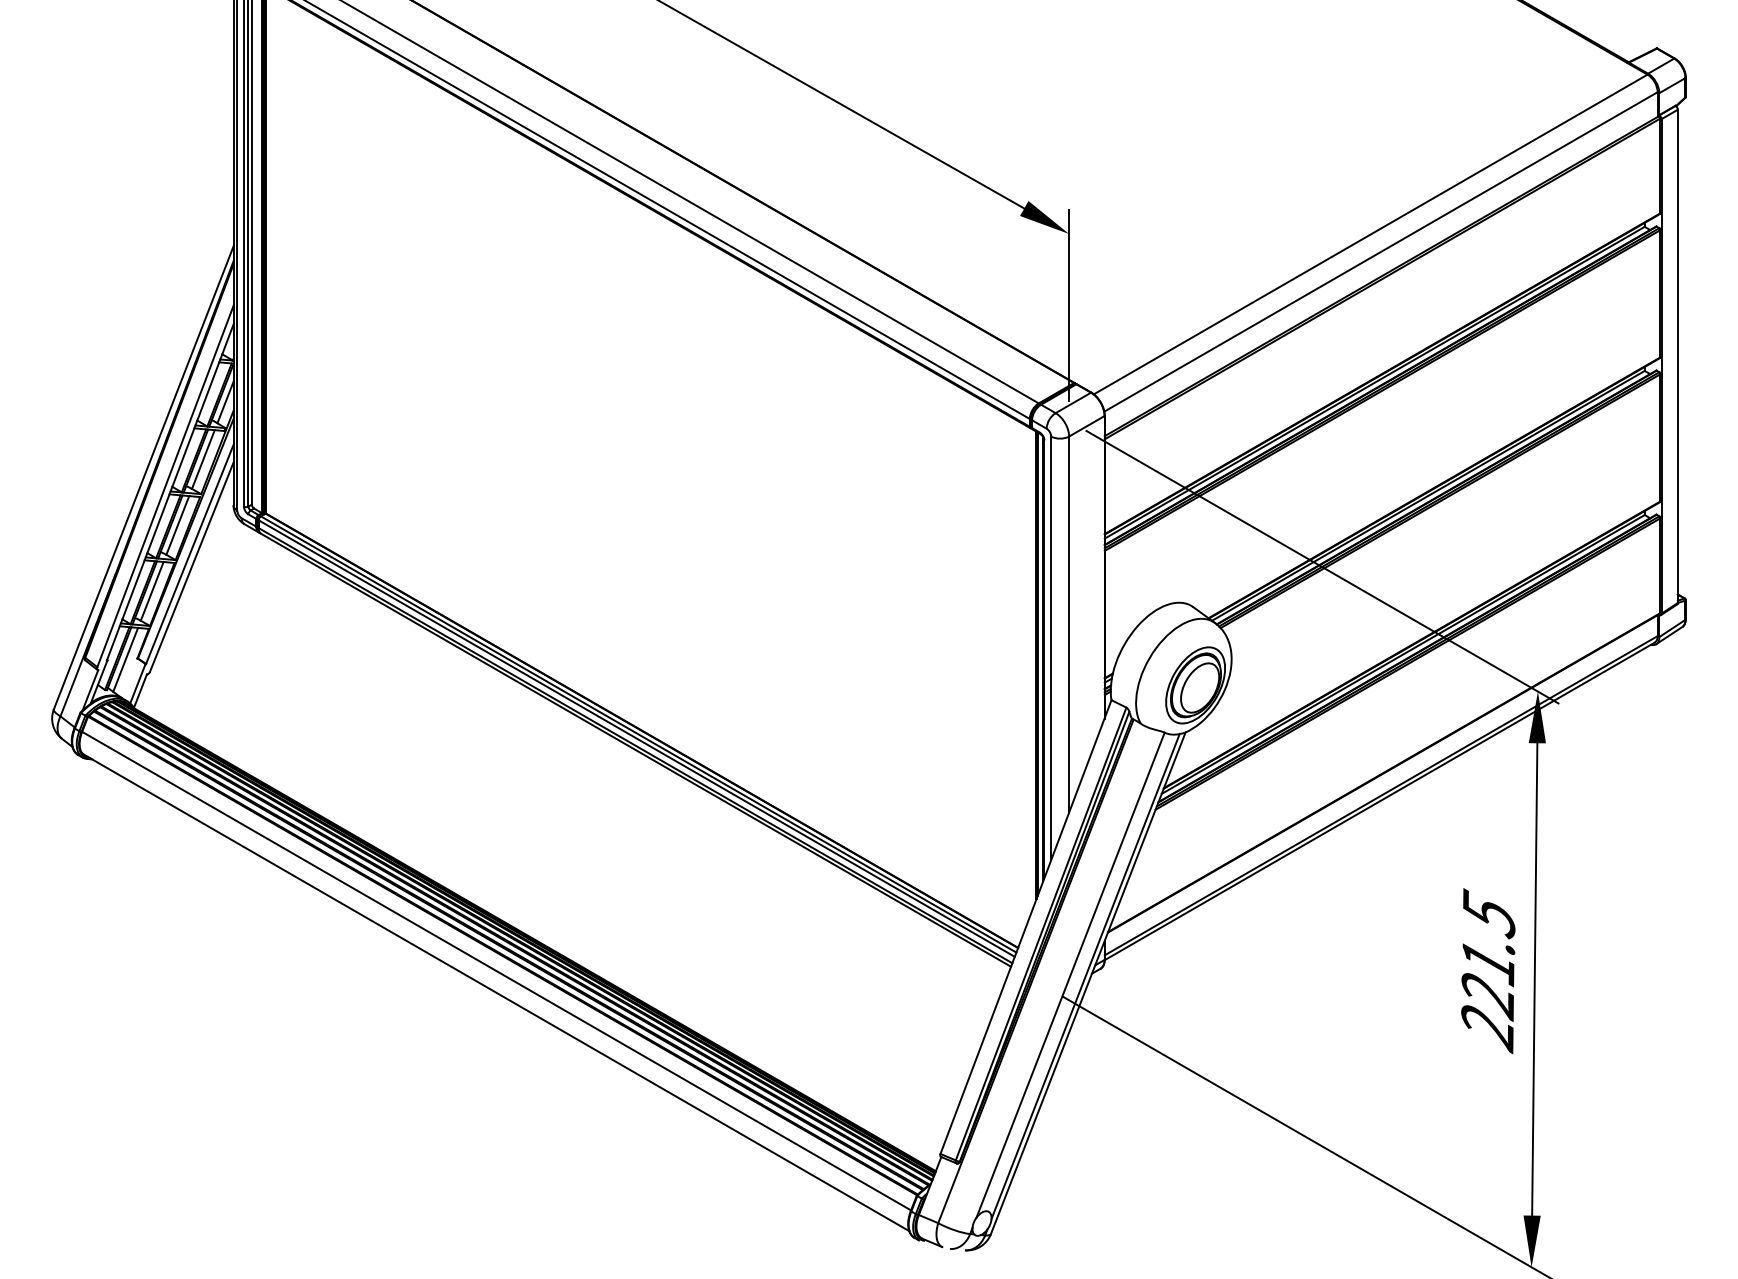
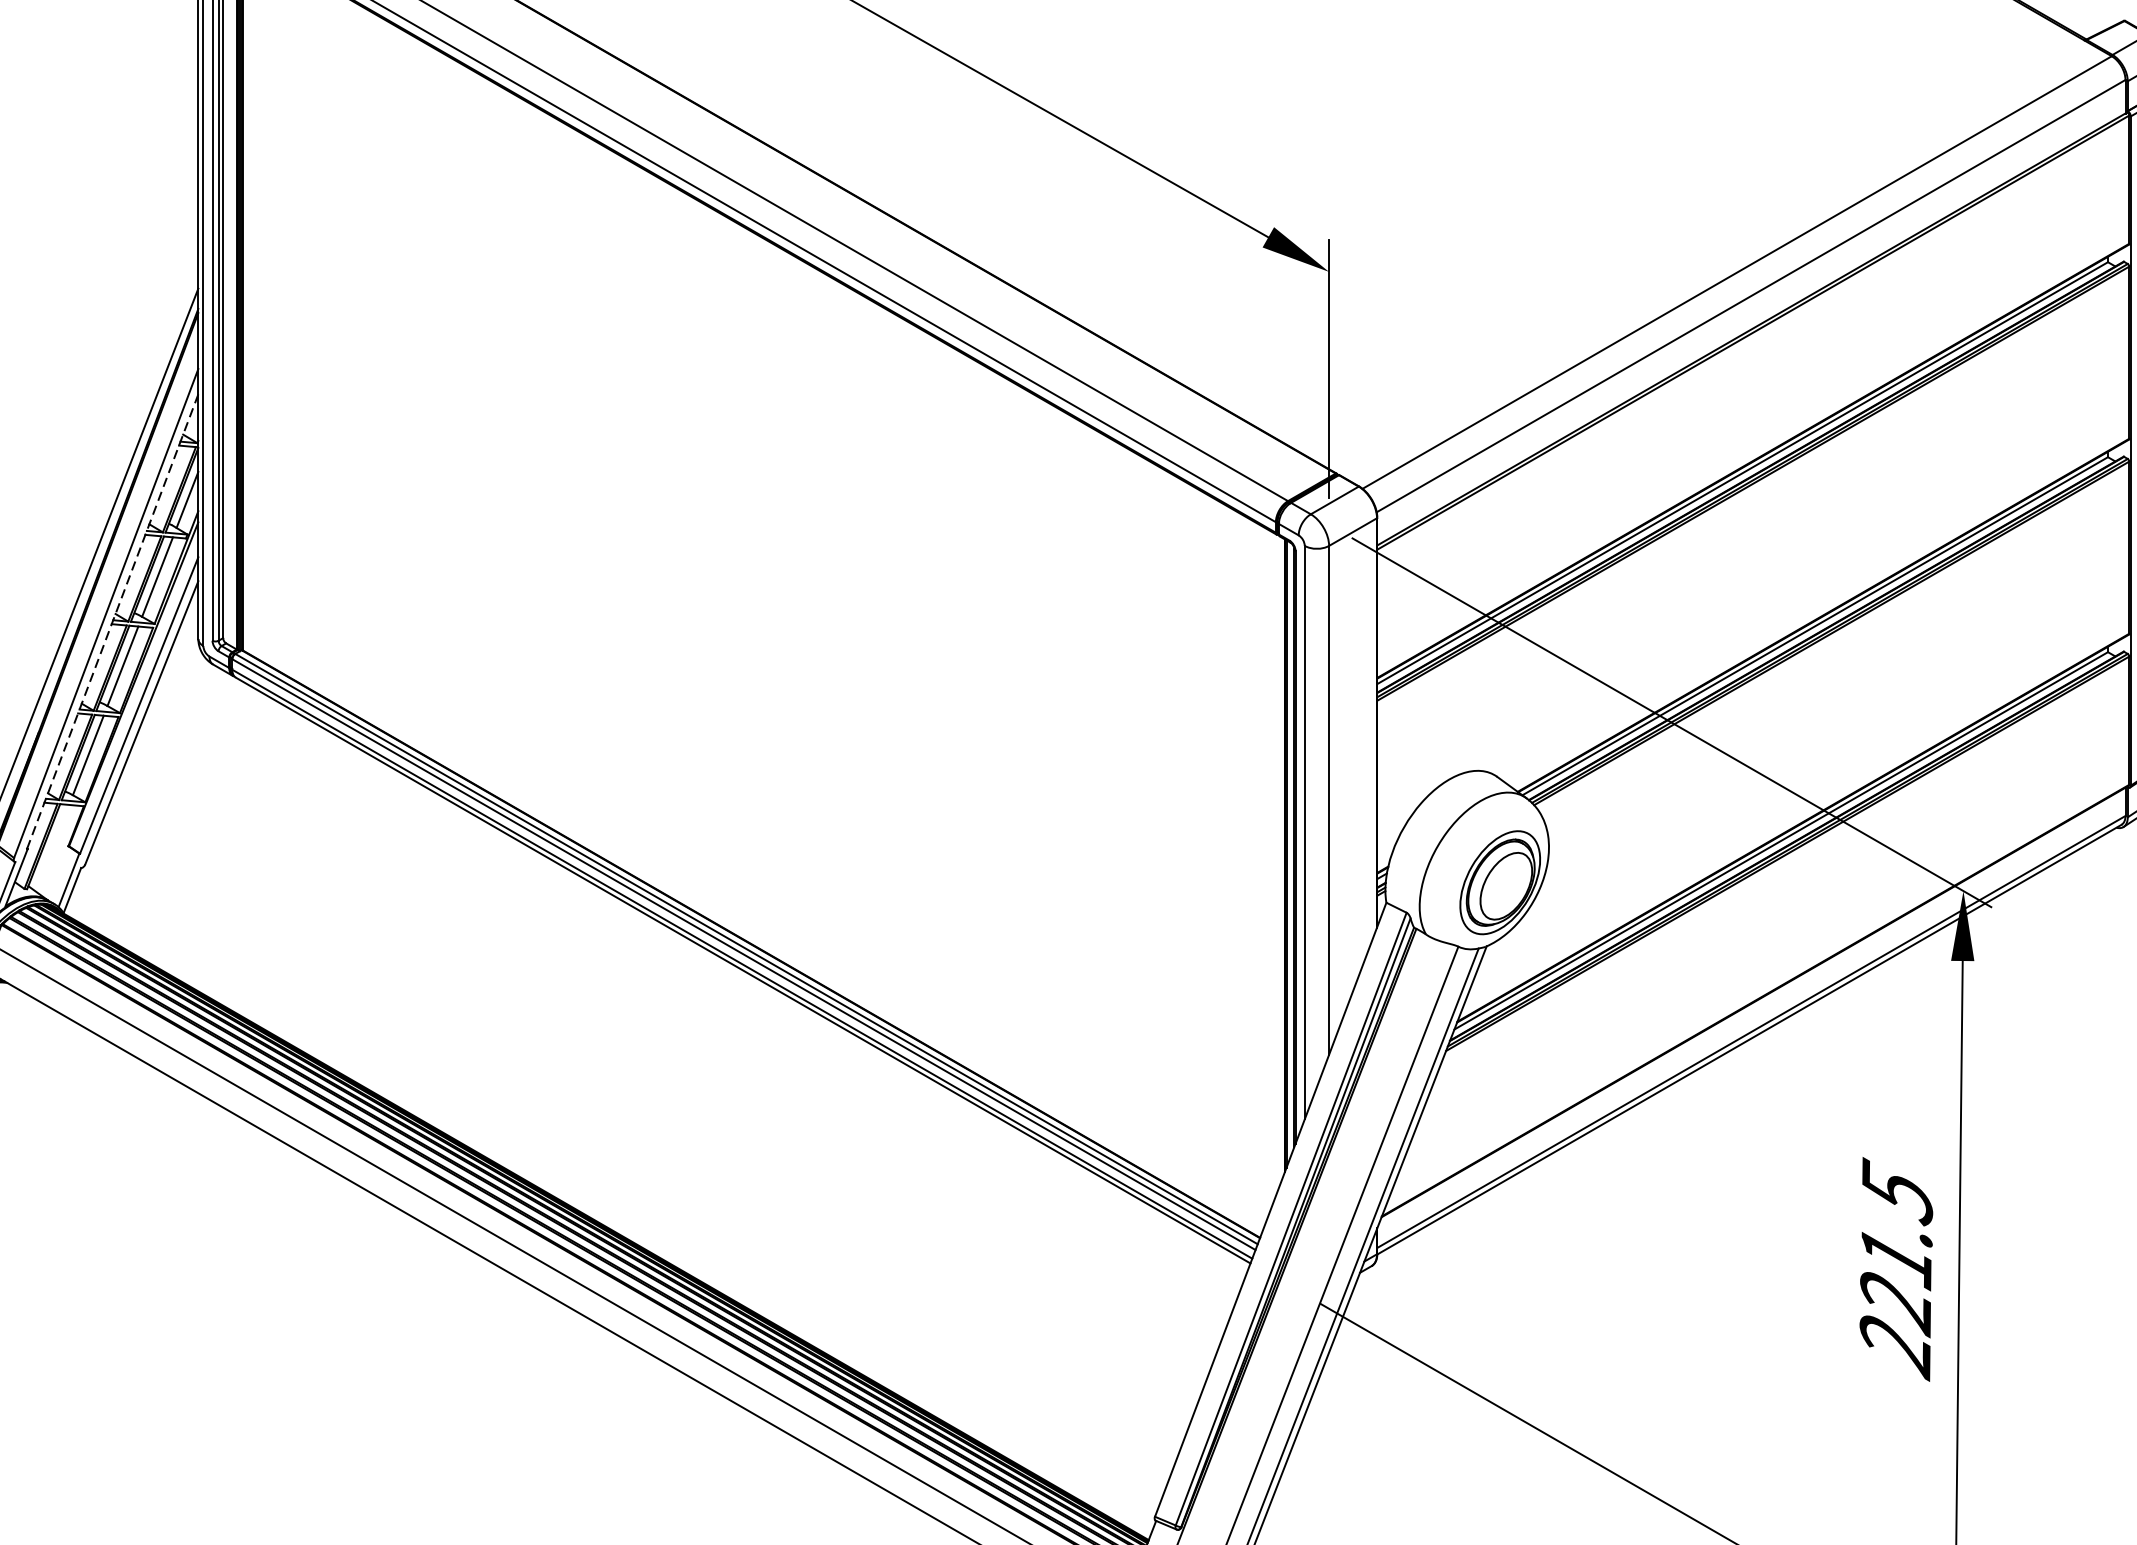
line: (170, 492) -> (113, 621), solid -> dashed
line: (125, 659) -> (52, 847), removed

